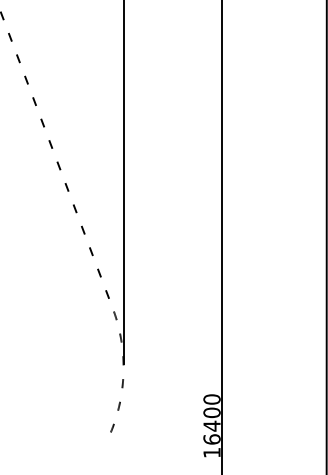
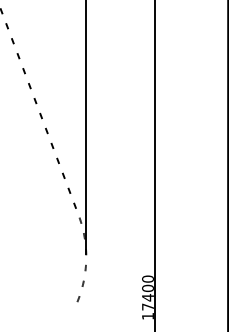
text: (211, 438) -> (147, 306), 16400 -> 17400

